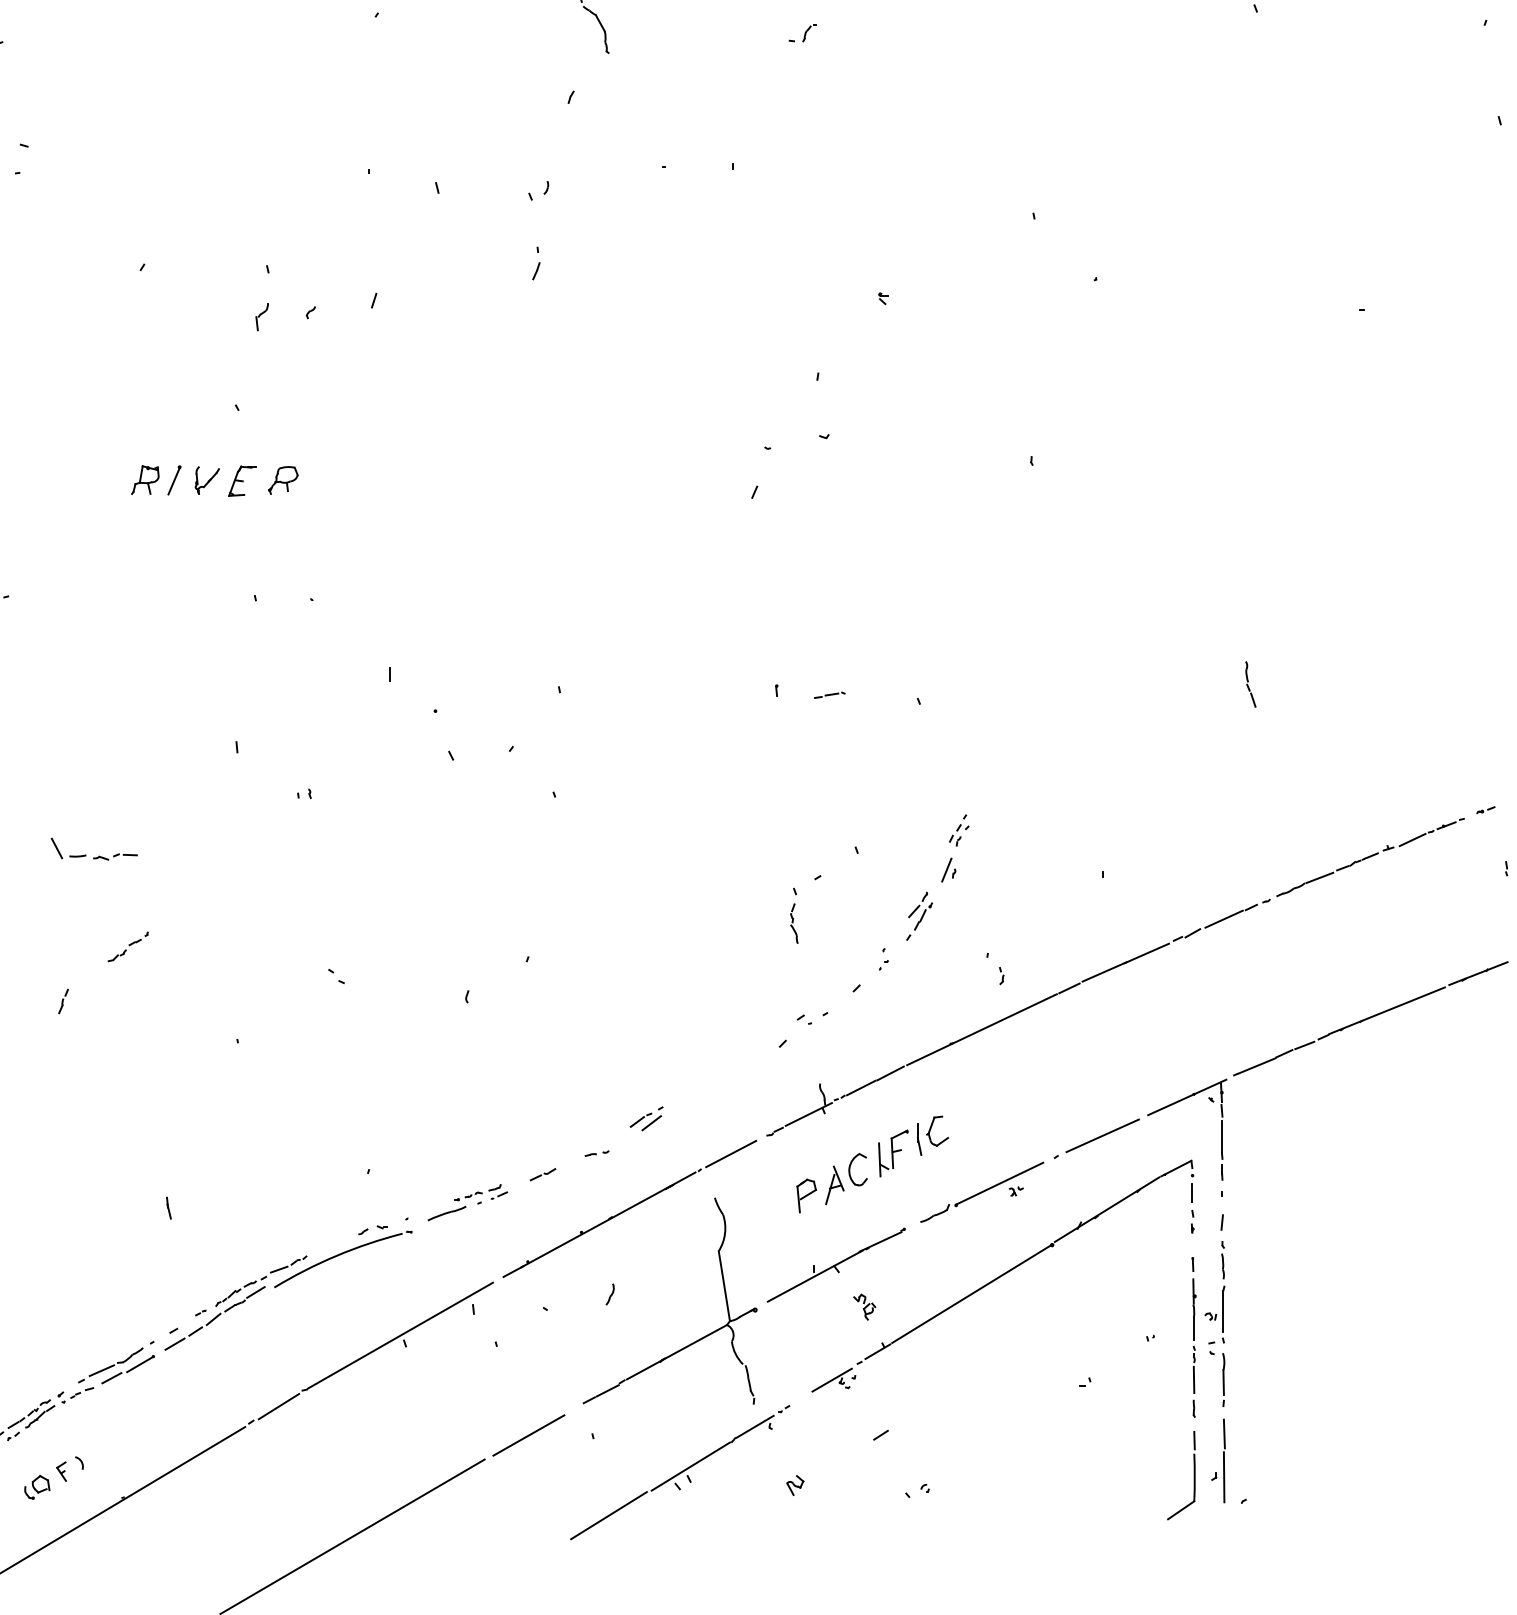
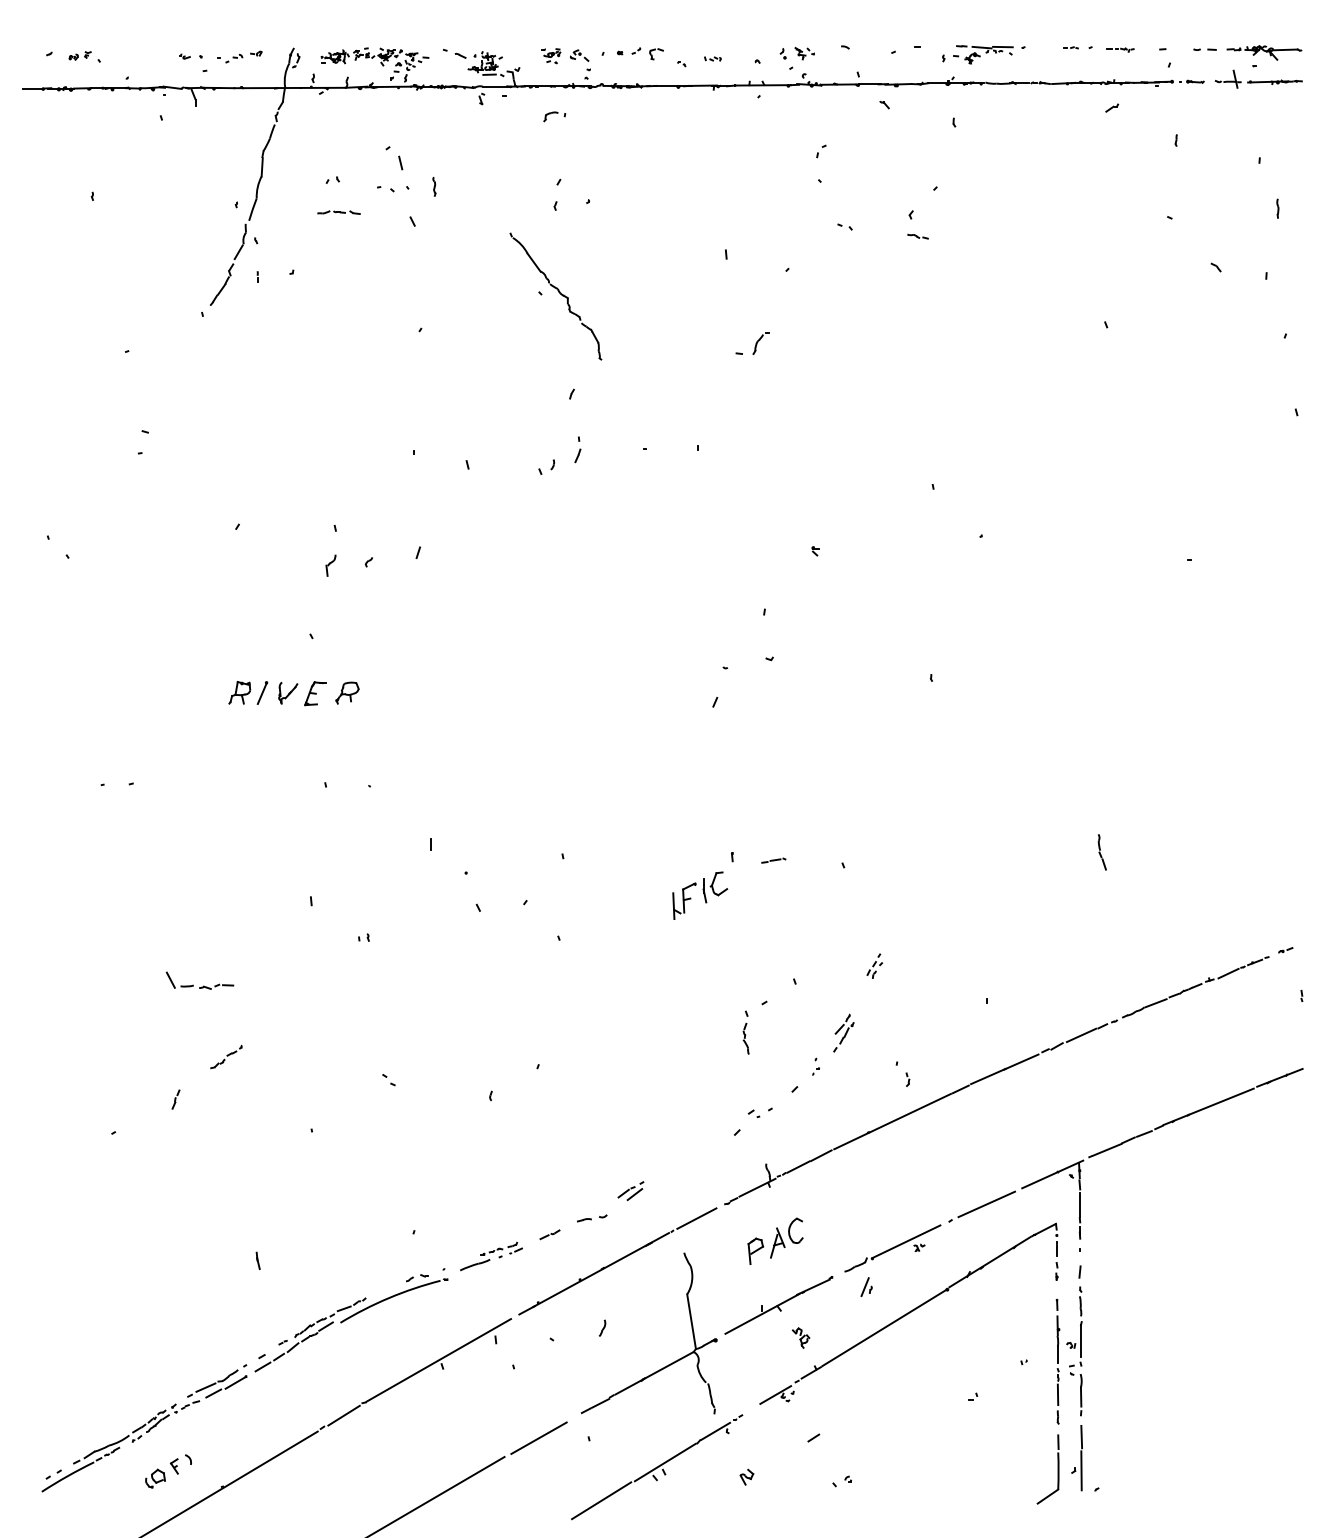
part: (802, 33) -> (752, 344), size x1.6
part: (535, 263) -> (577, 449), moved
part: (948, 869) -> (866, 1286), moved
part: (913, 1146) -> (700, 895), moved
part: (597, 1152) -> (592, 1217), size x1.6

